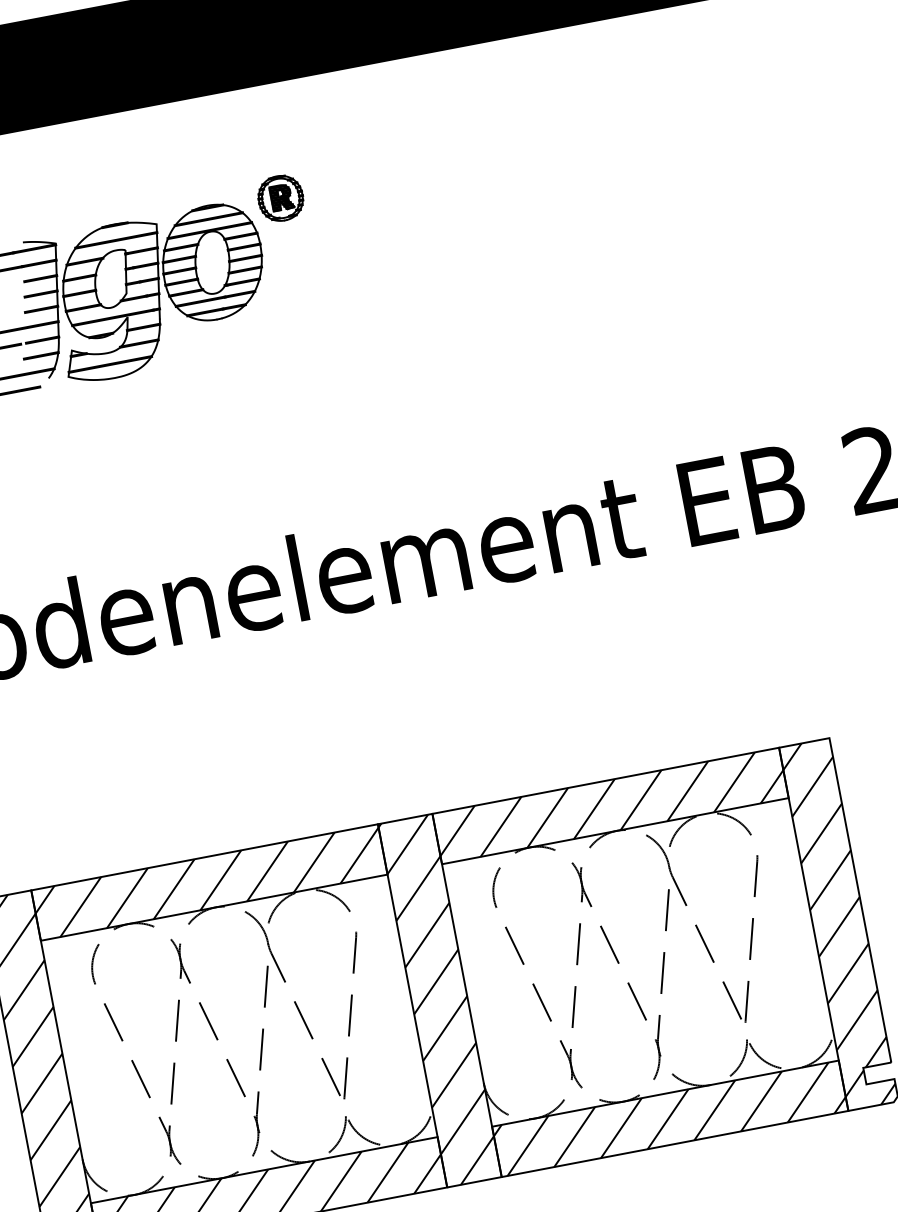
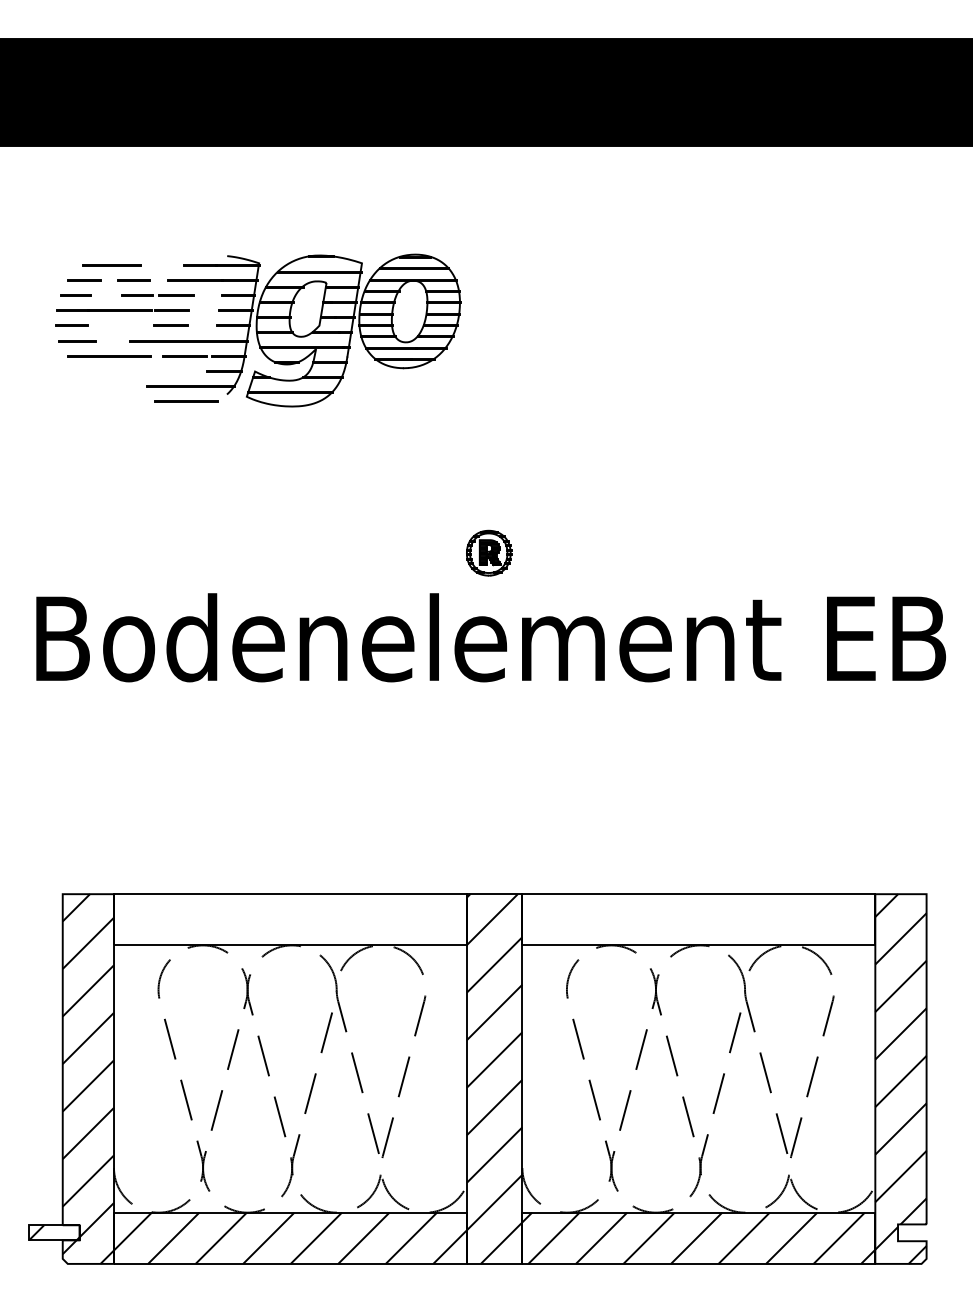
part: (281, 197) -> (489, 552), moved
hatch: (610, 805) -> (698, 919), removed
hatch: (209, 882) -> (290, 919), removed

